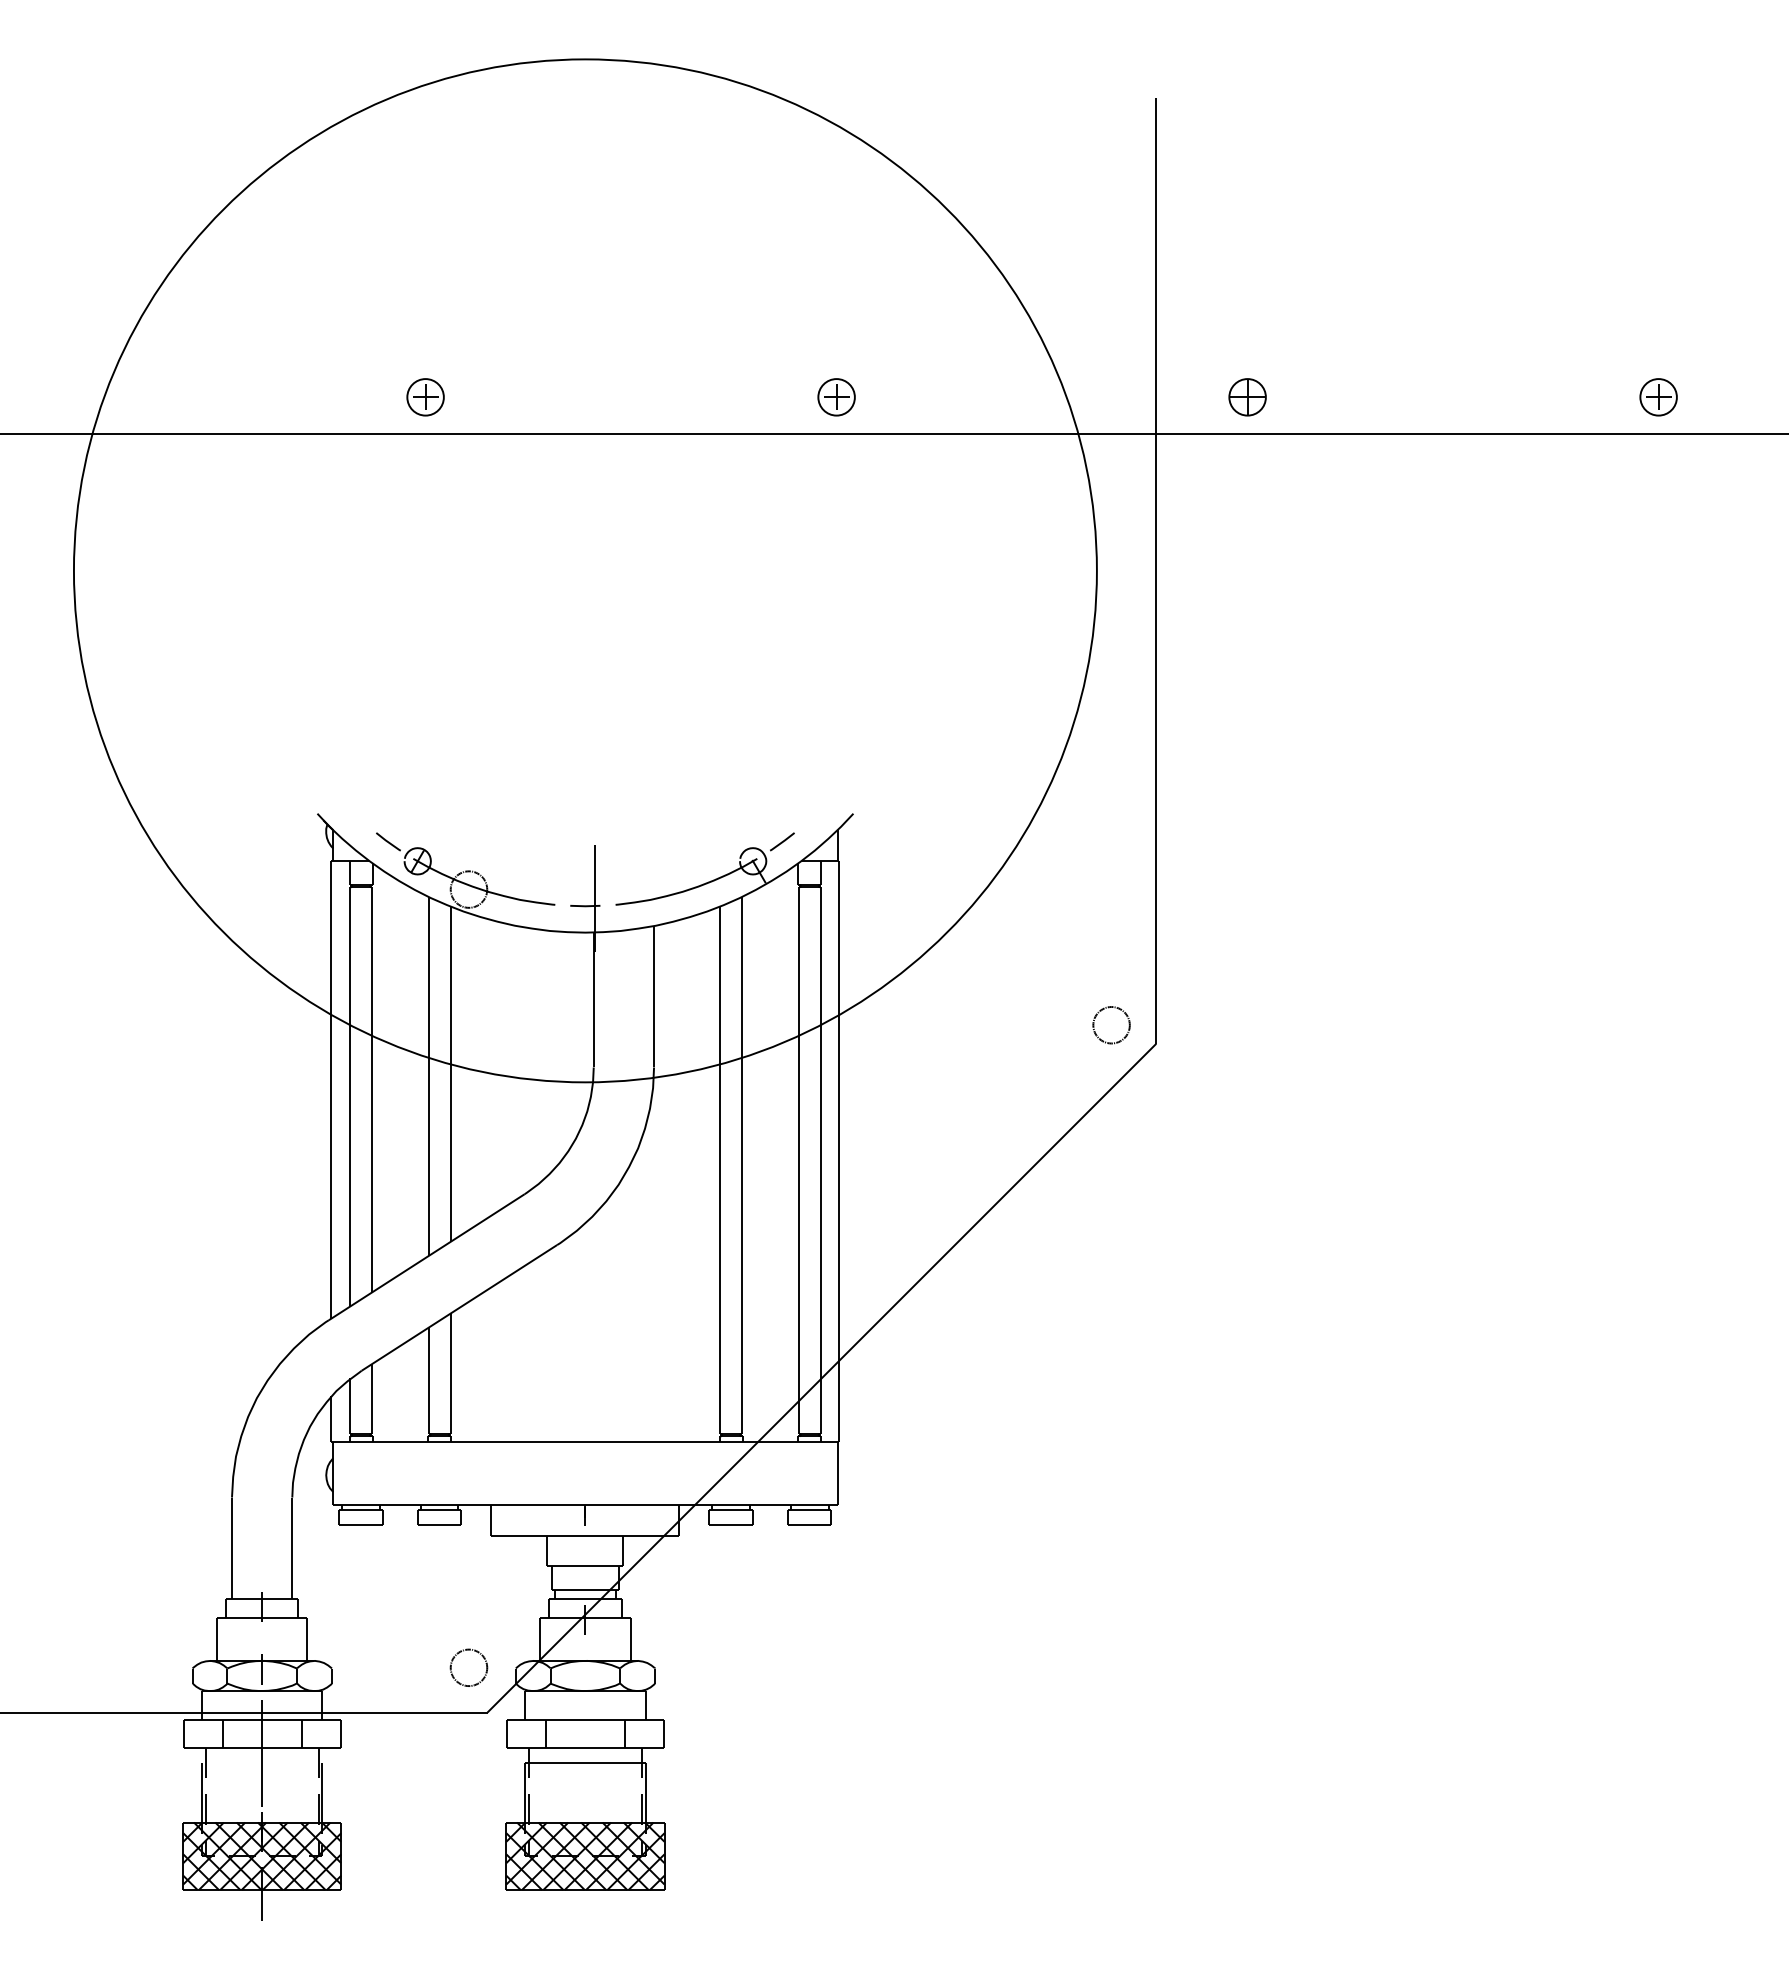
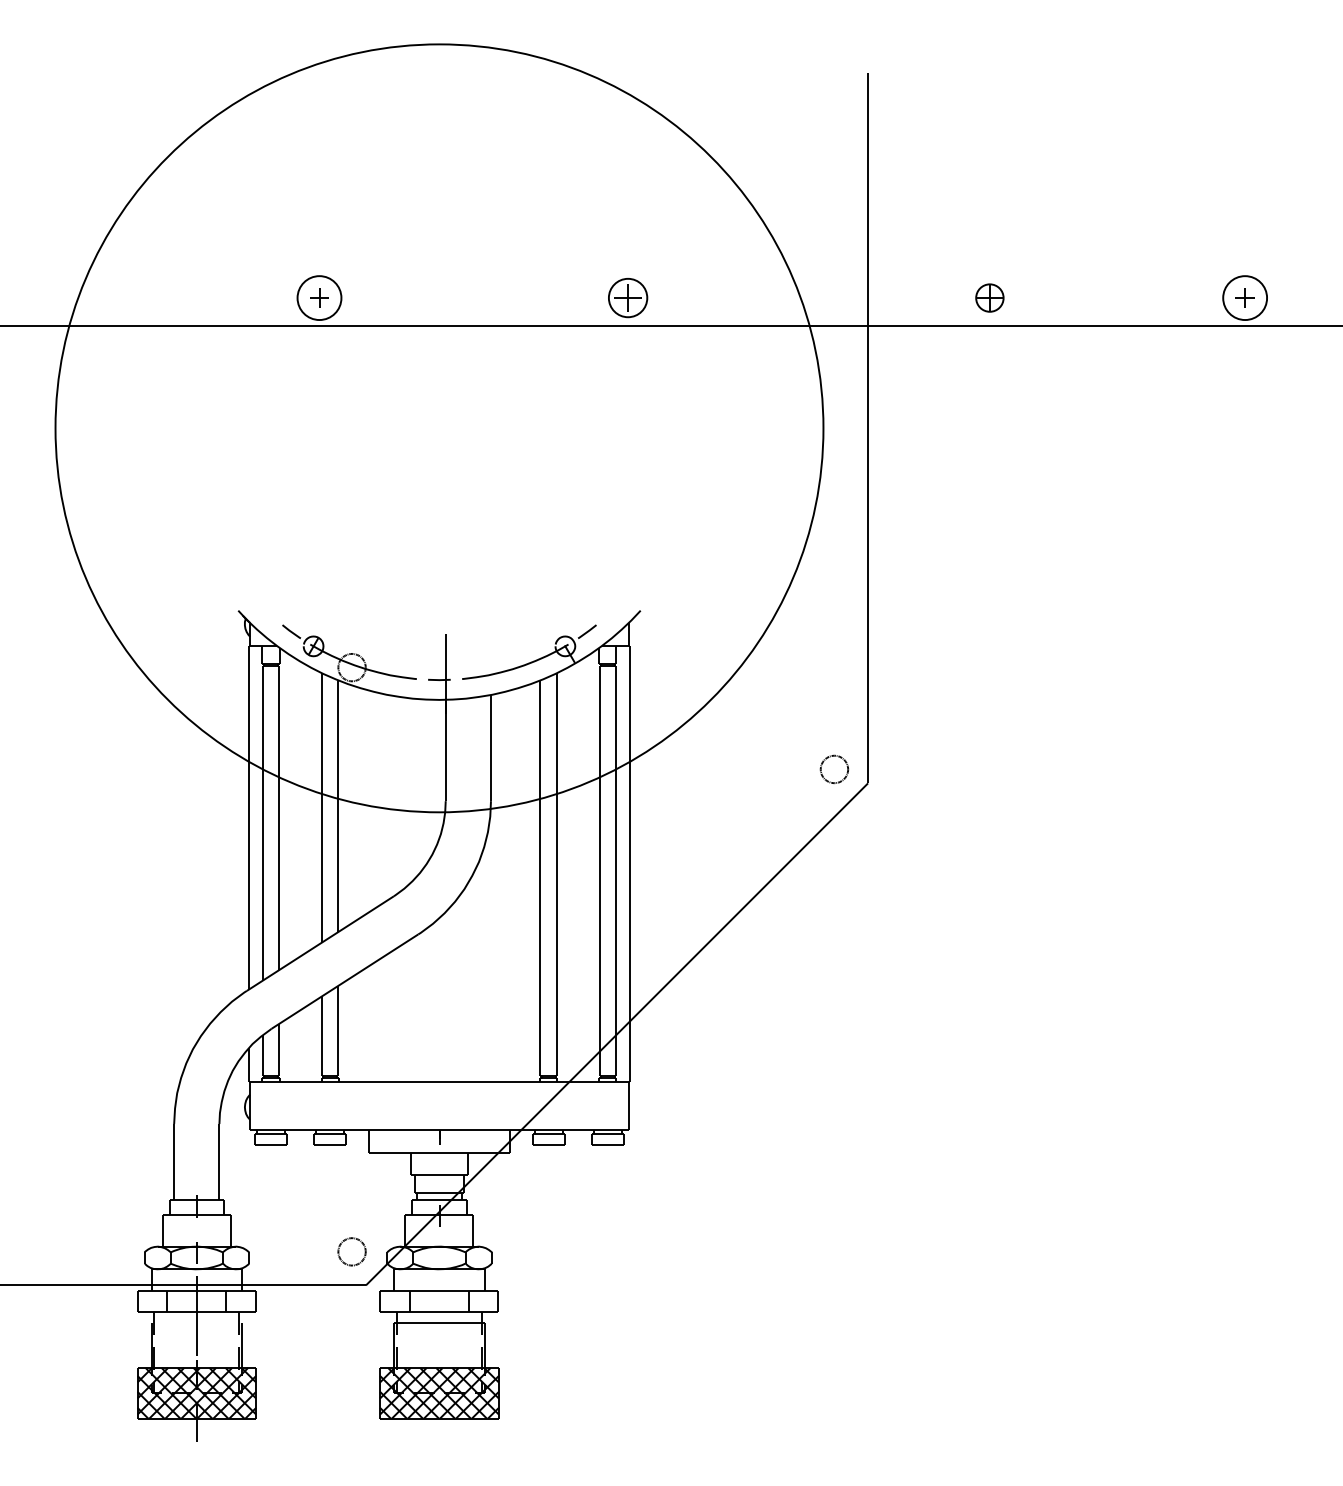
circle: (425, 397) -> (319, 298), size x1.6
part: (836, 397) -> (627, 298), size x1.4
part: (1247, 397) -> (989, 298), moved
circle: (1658, 397) -> (1245, 298), size x1.6

